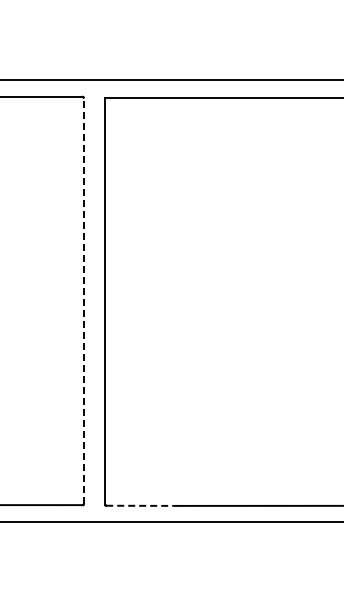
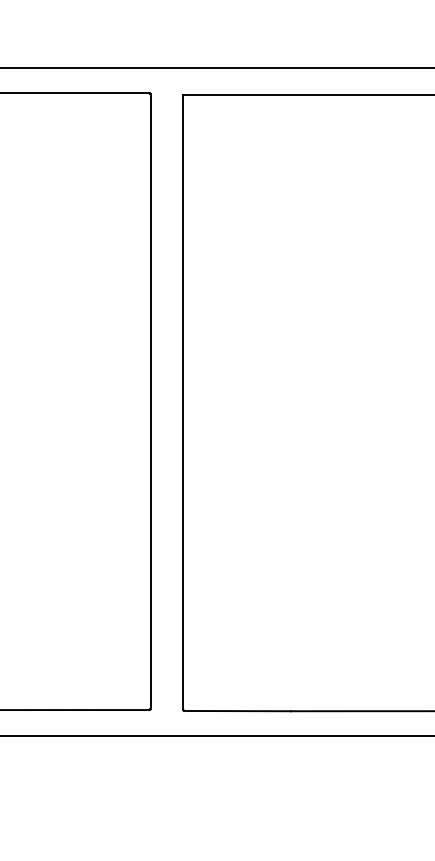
line: (83, 300) -> (150, 400), dashed -> solid
line: (141, 505) -> (237, 710), dashed -> solid

